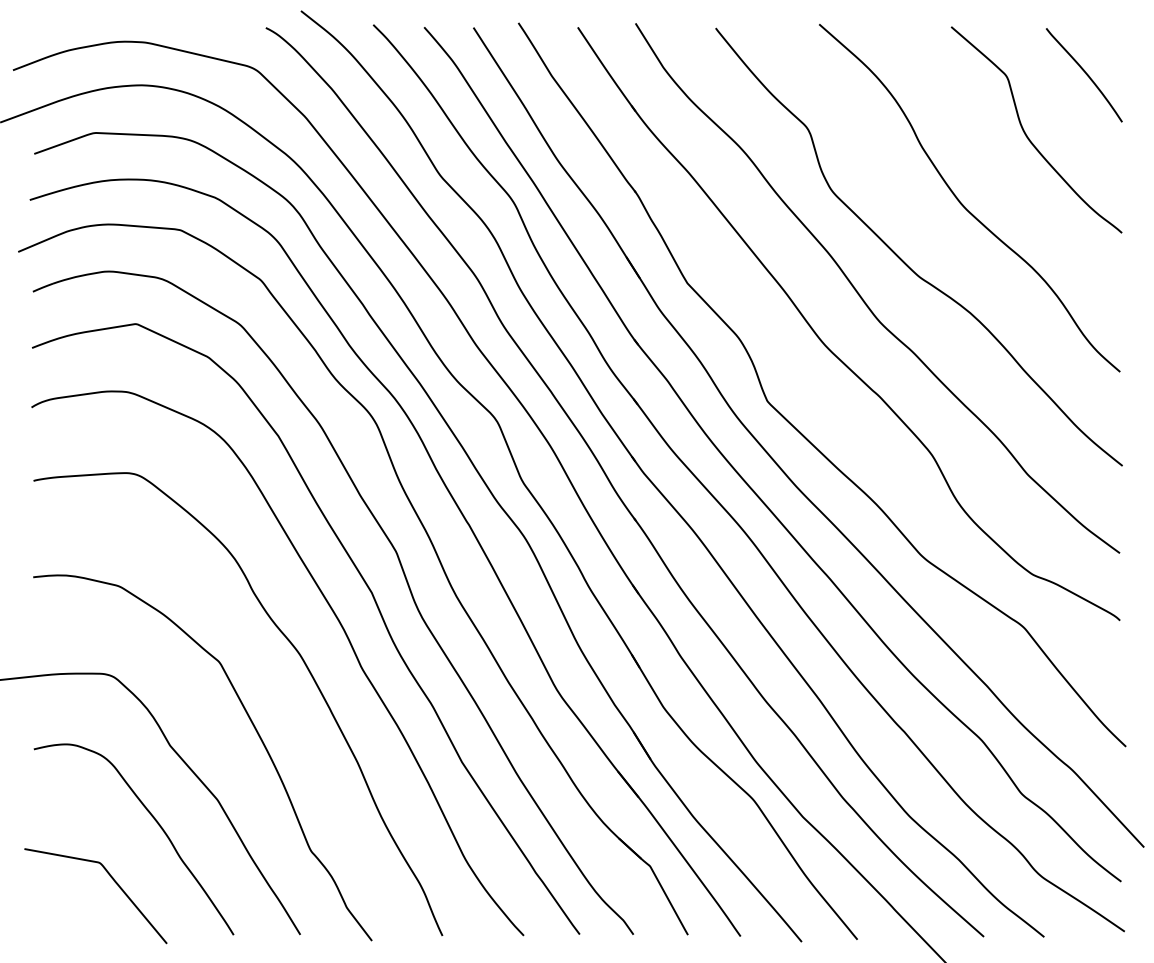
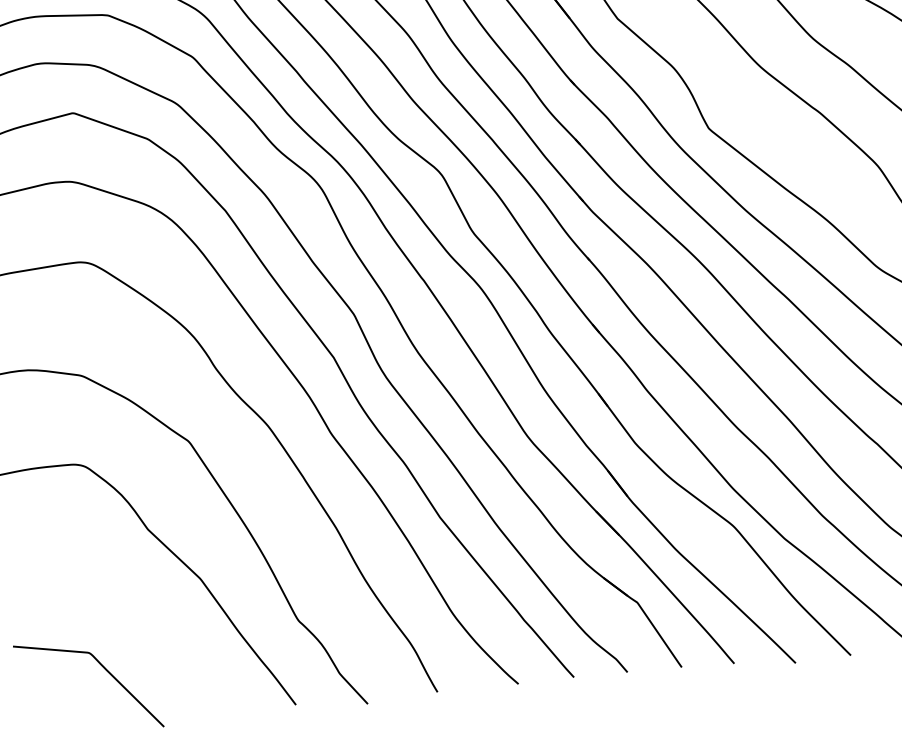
curve: (157, 824) -> (143, 609), removed

